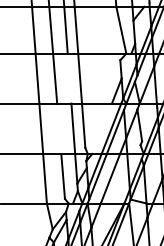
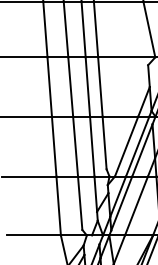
line: (69, 78) -> (87, 86), added
line: (59, 128) -> (75, 146), added
line: (101, 128) -> (125, 146), added

